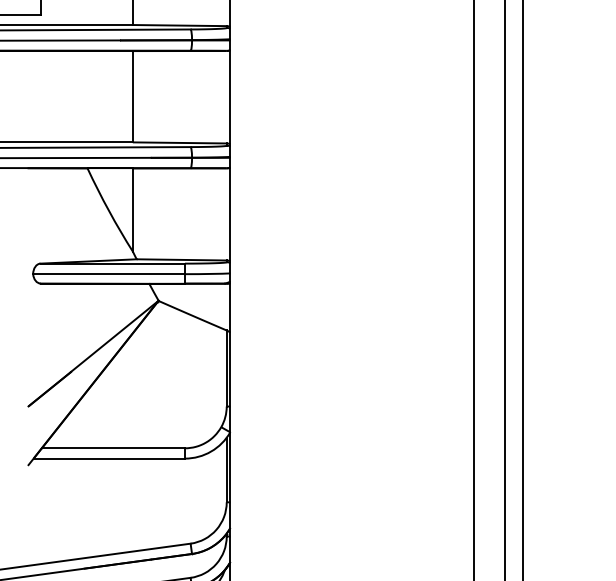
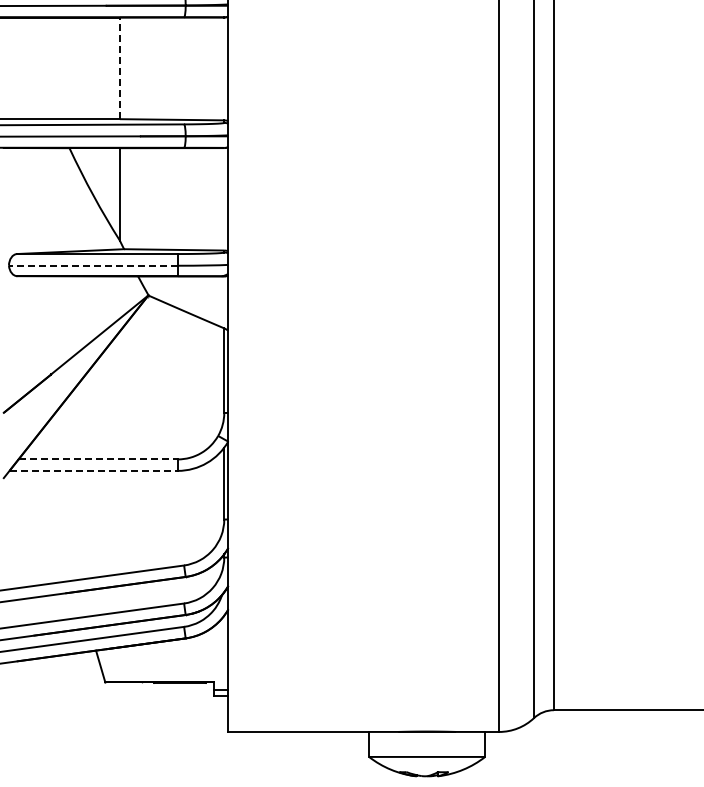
line: (132, 96) -> (119, 68), solid -> dashed
line: (108, 273) -> (92, 265), solid -> dashed
line: (113, 448) -> (98, 459), solid -> dashed
line: (110, 458) -> (94, 470), solid -> dashed

